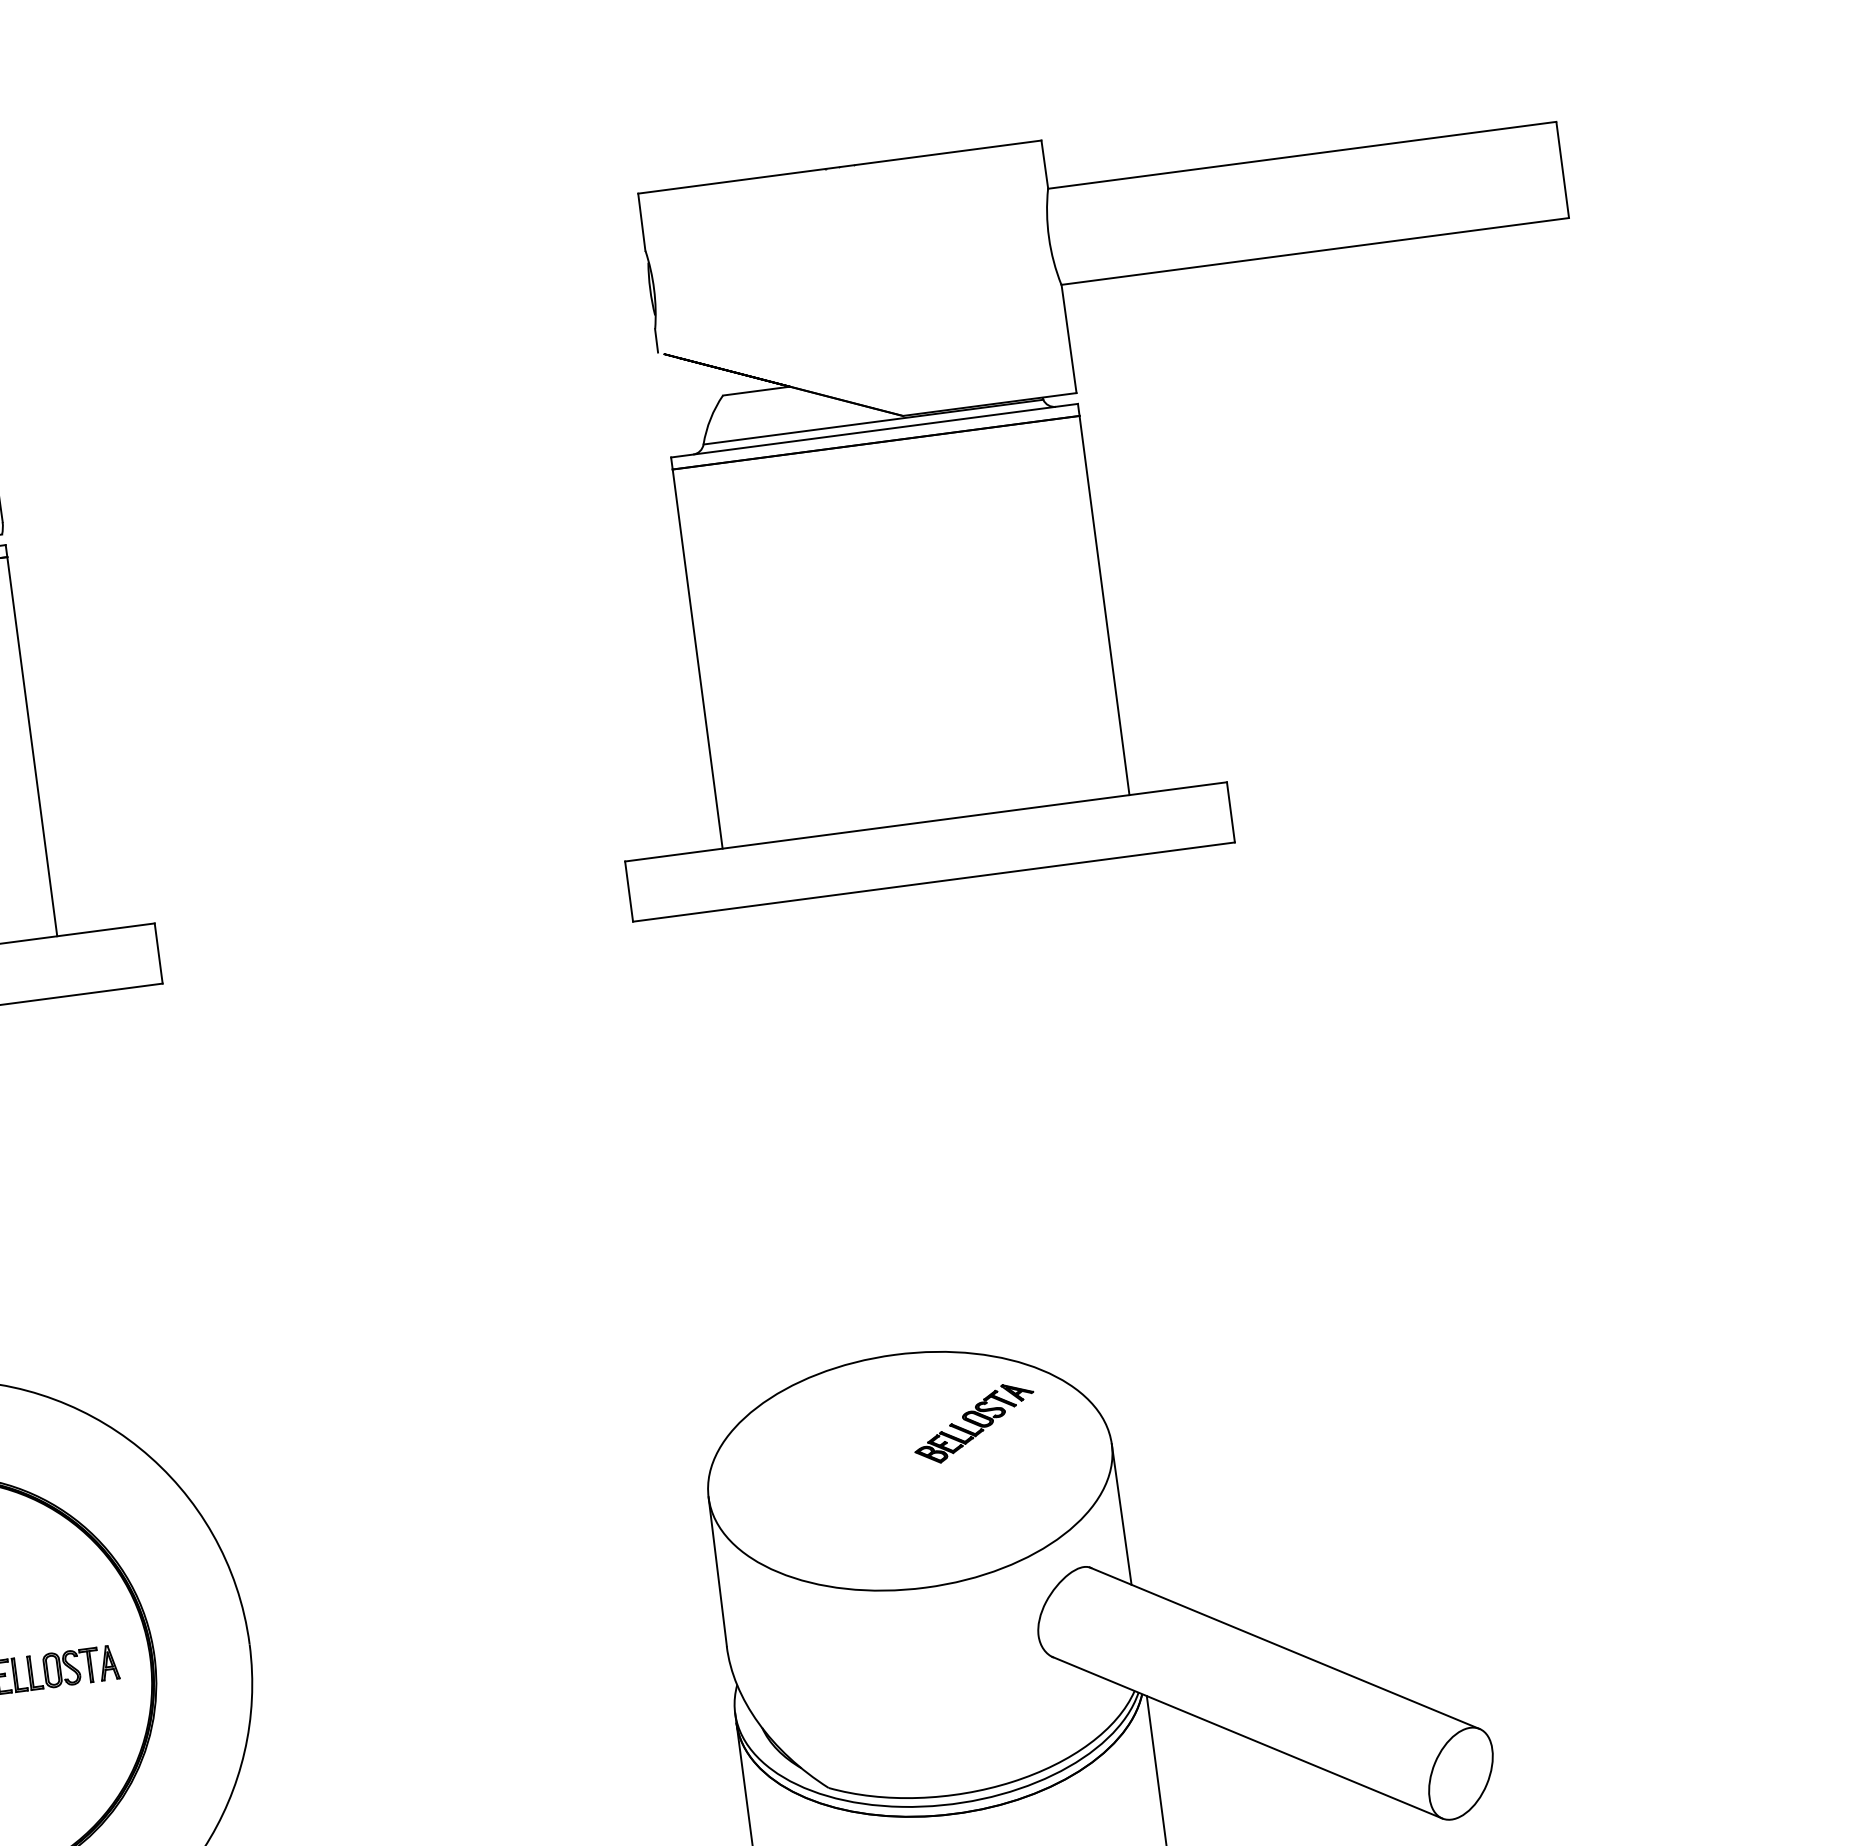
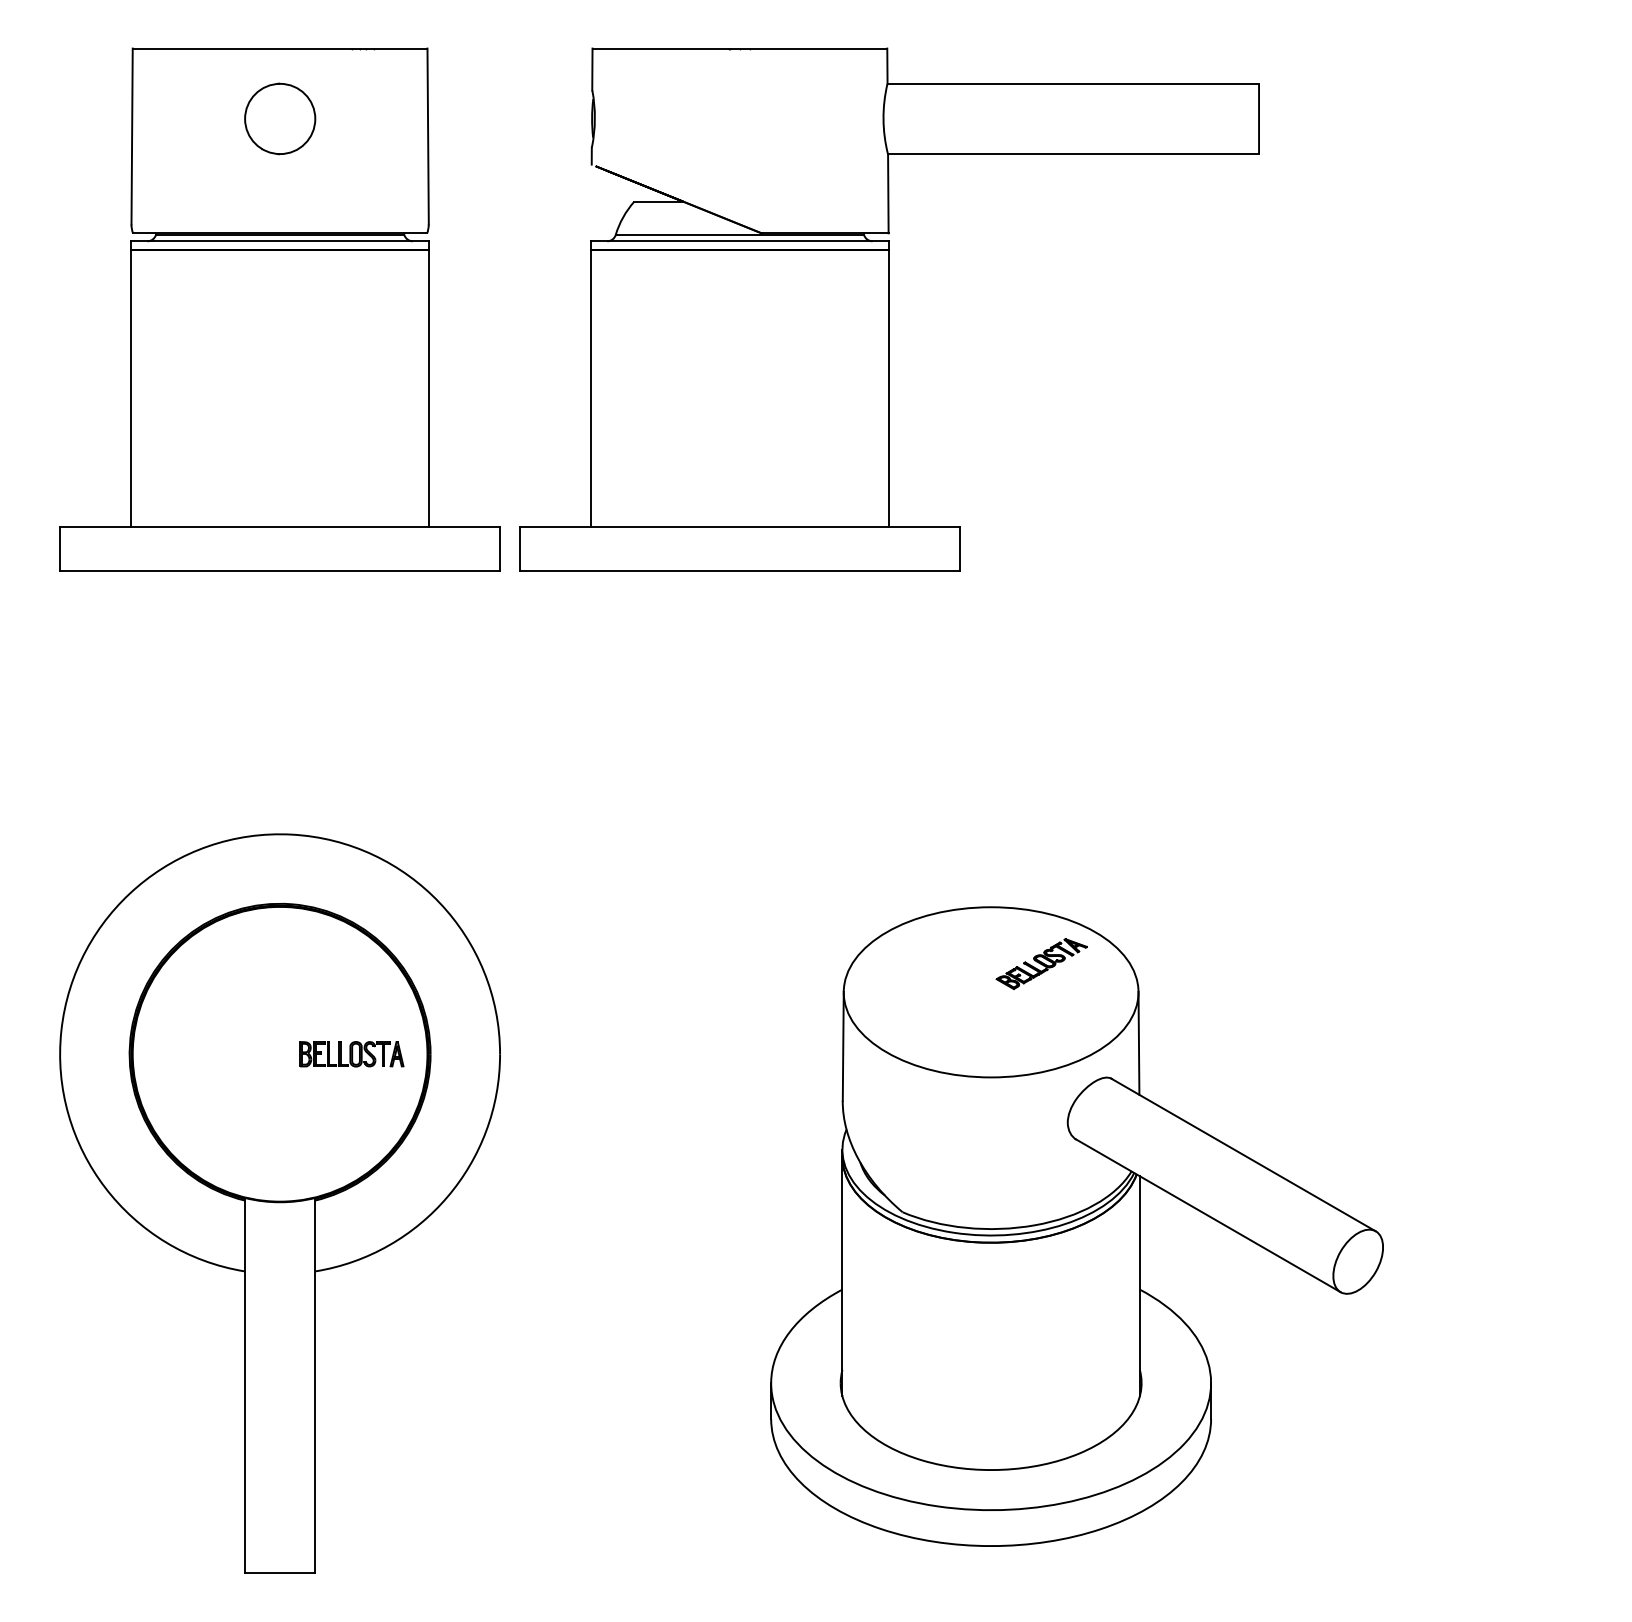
part: (1091, 497) -> (889, 309), moved

